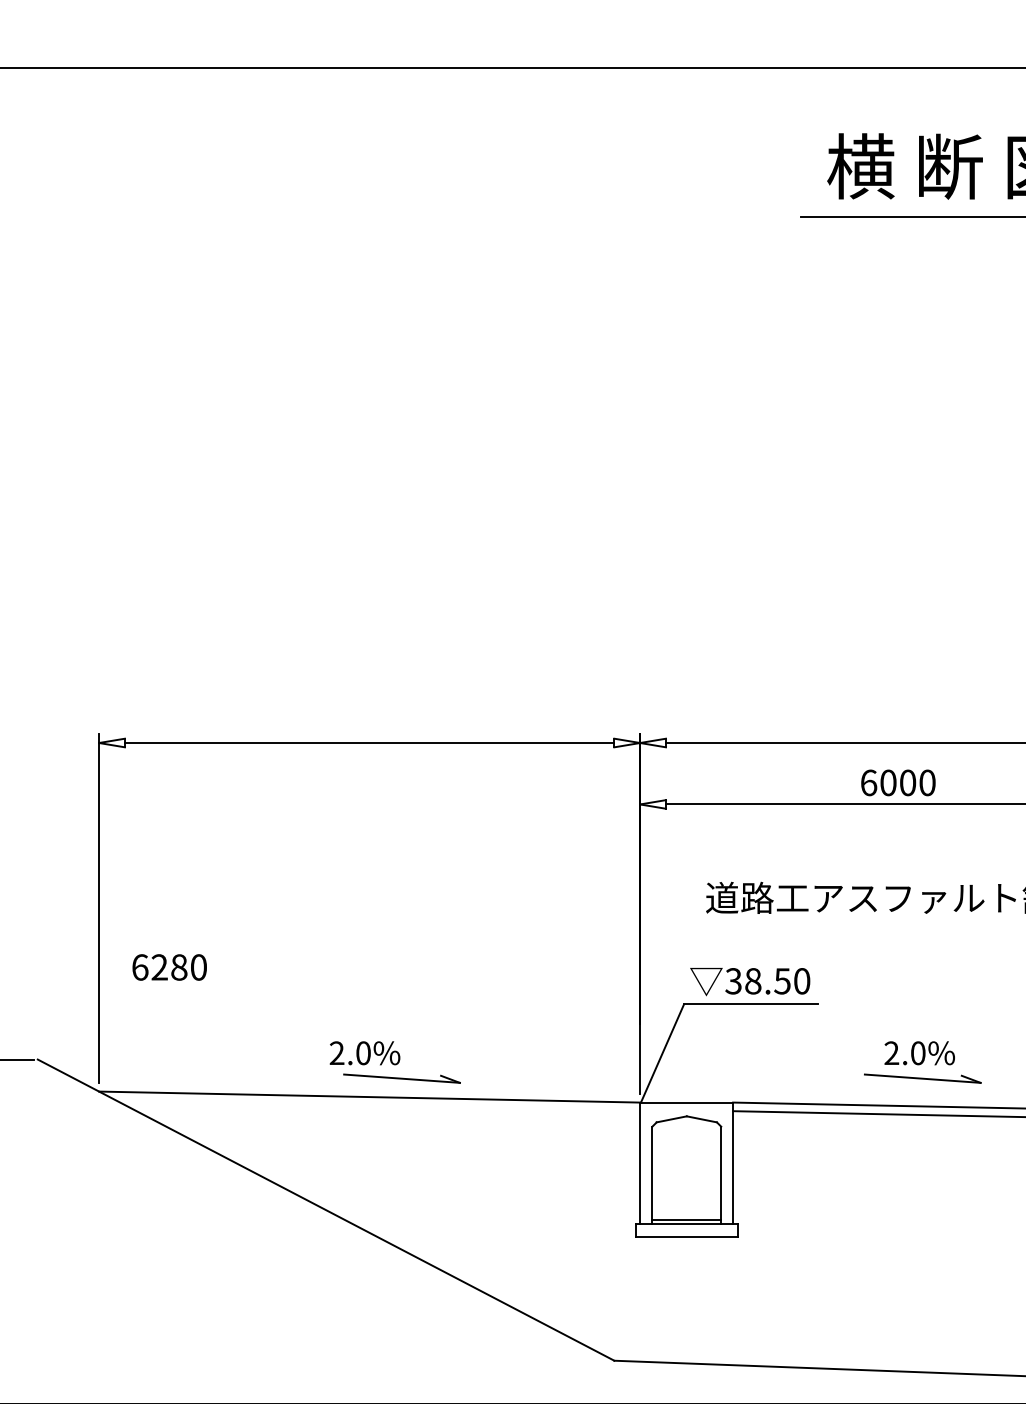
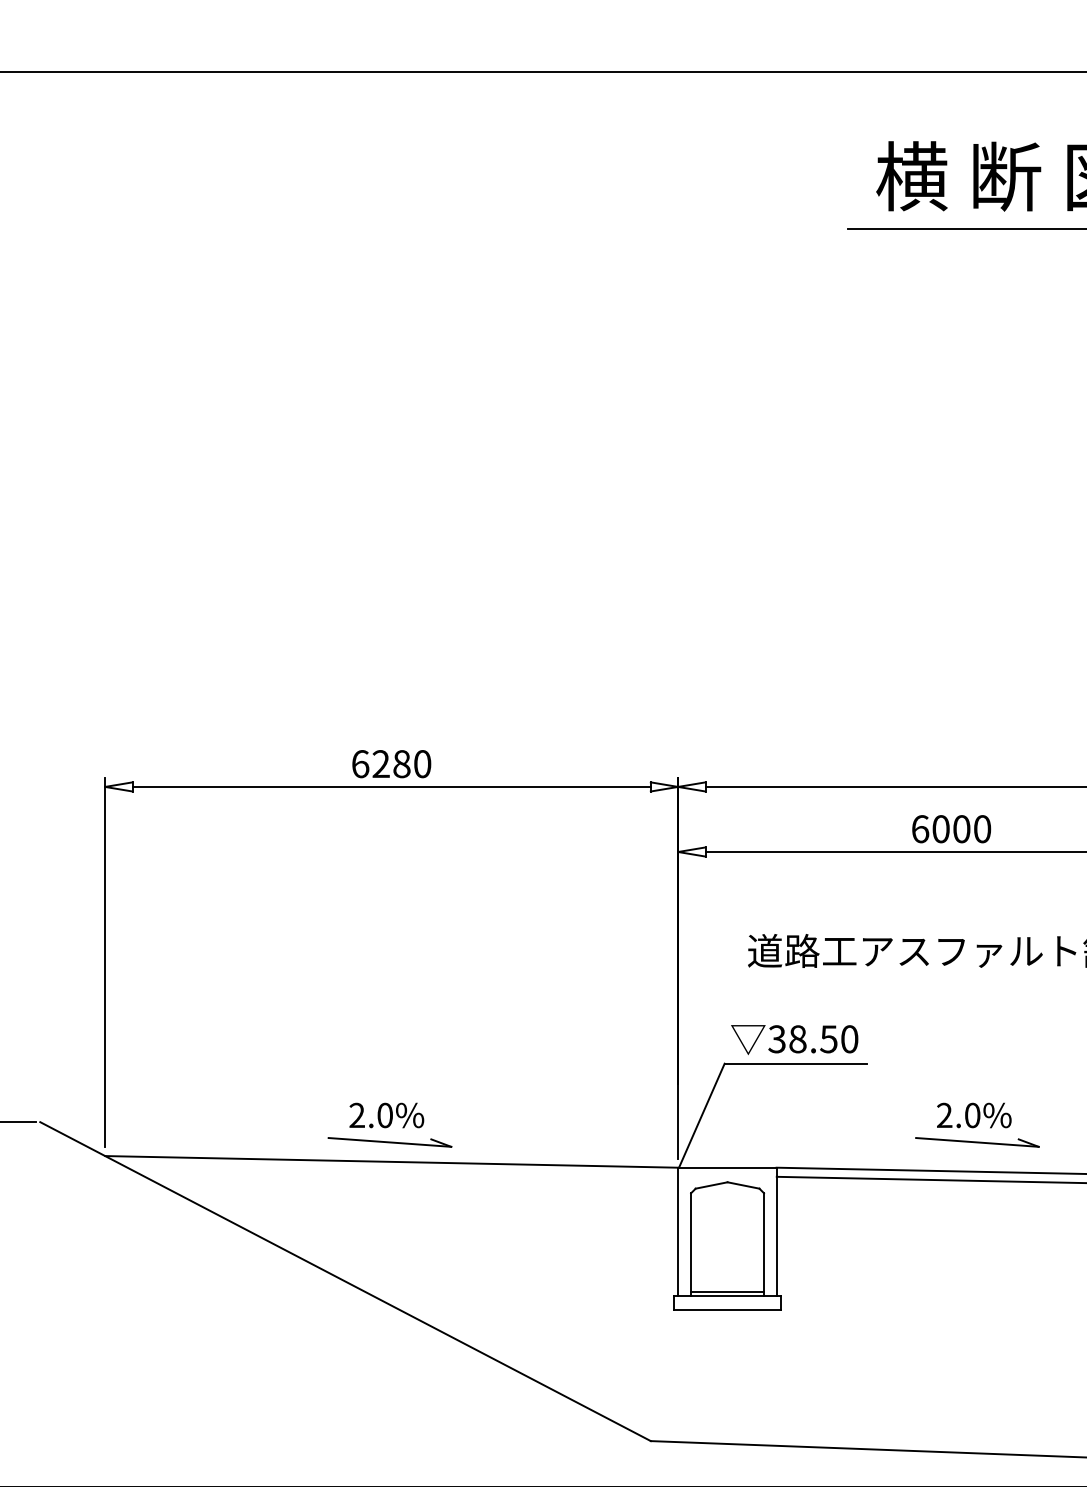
text: (169, 967) -> (391, 764), moved
part: (401, 1078) -> (389, 1142), moved

